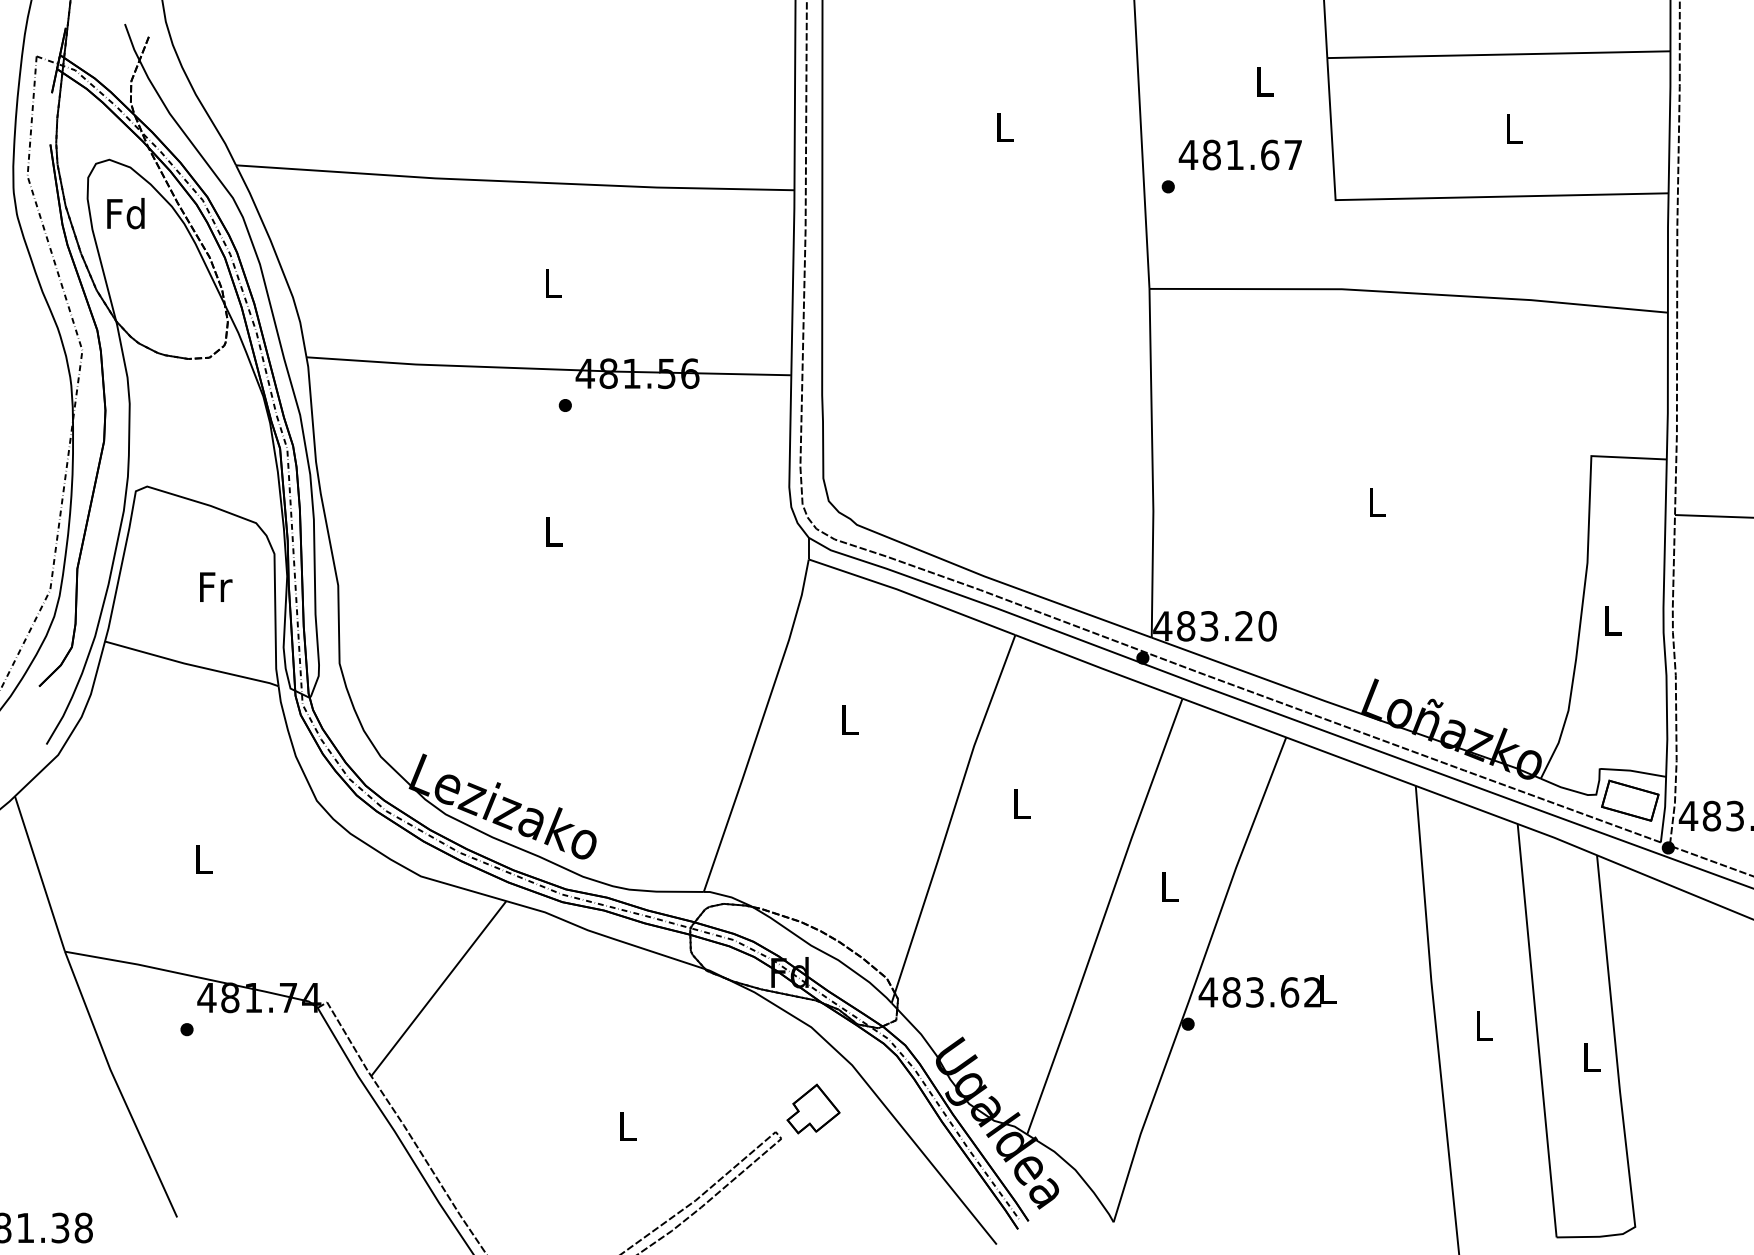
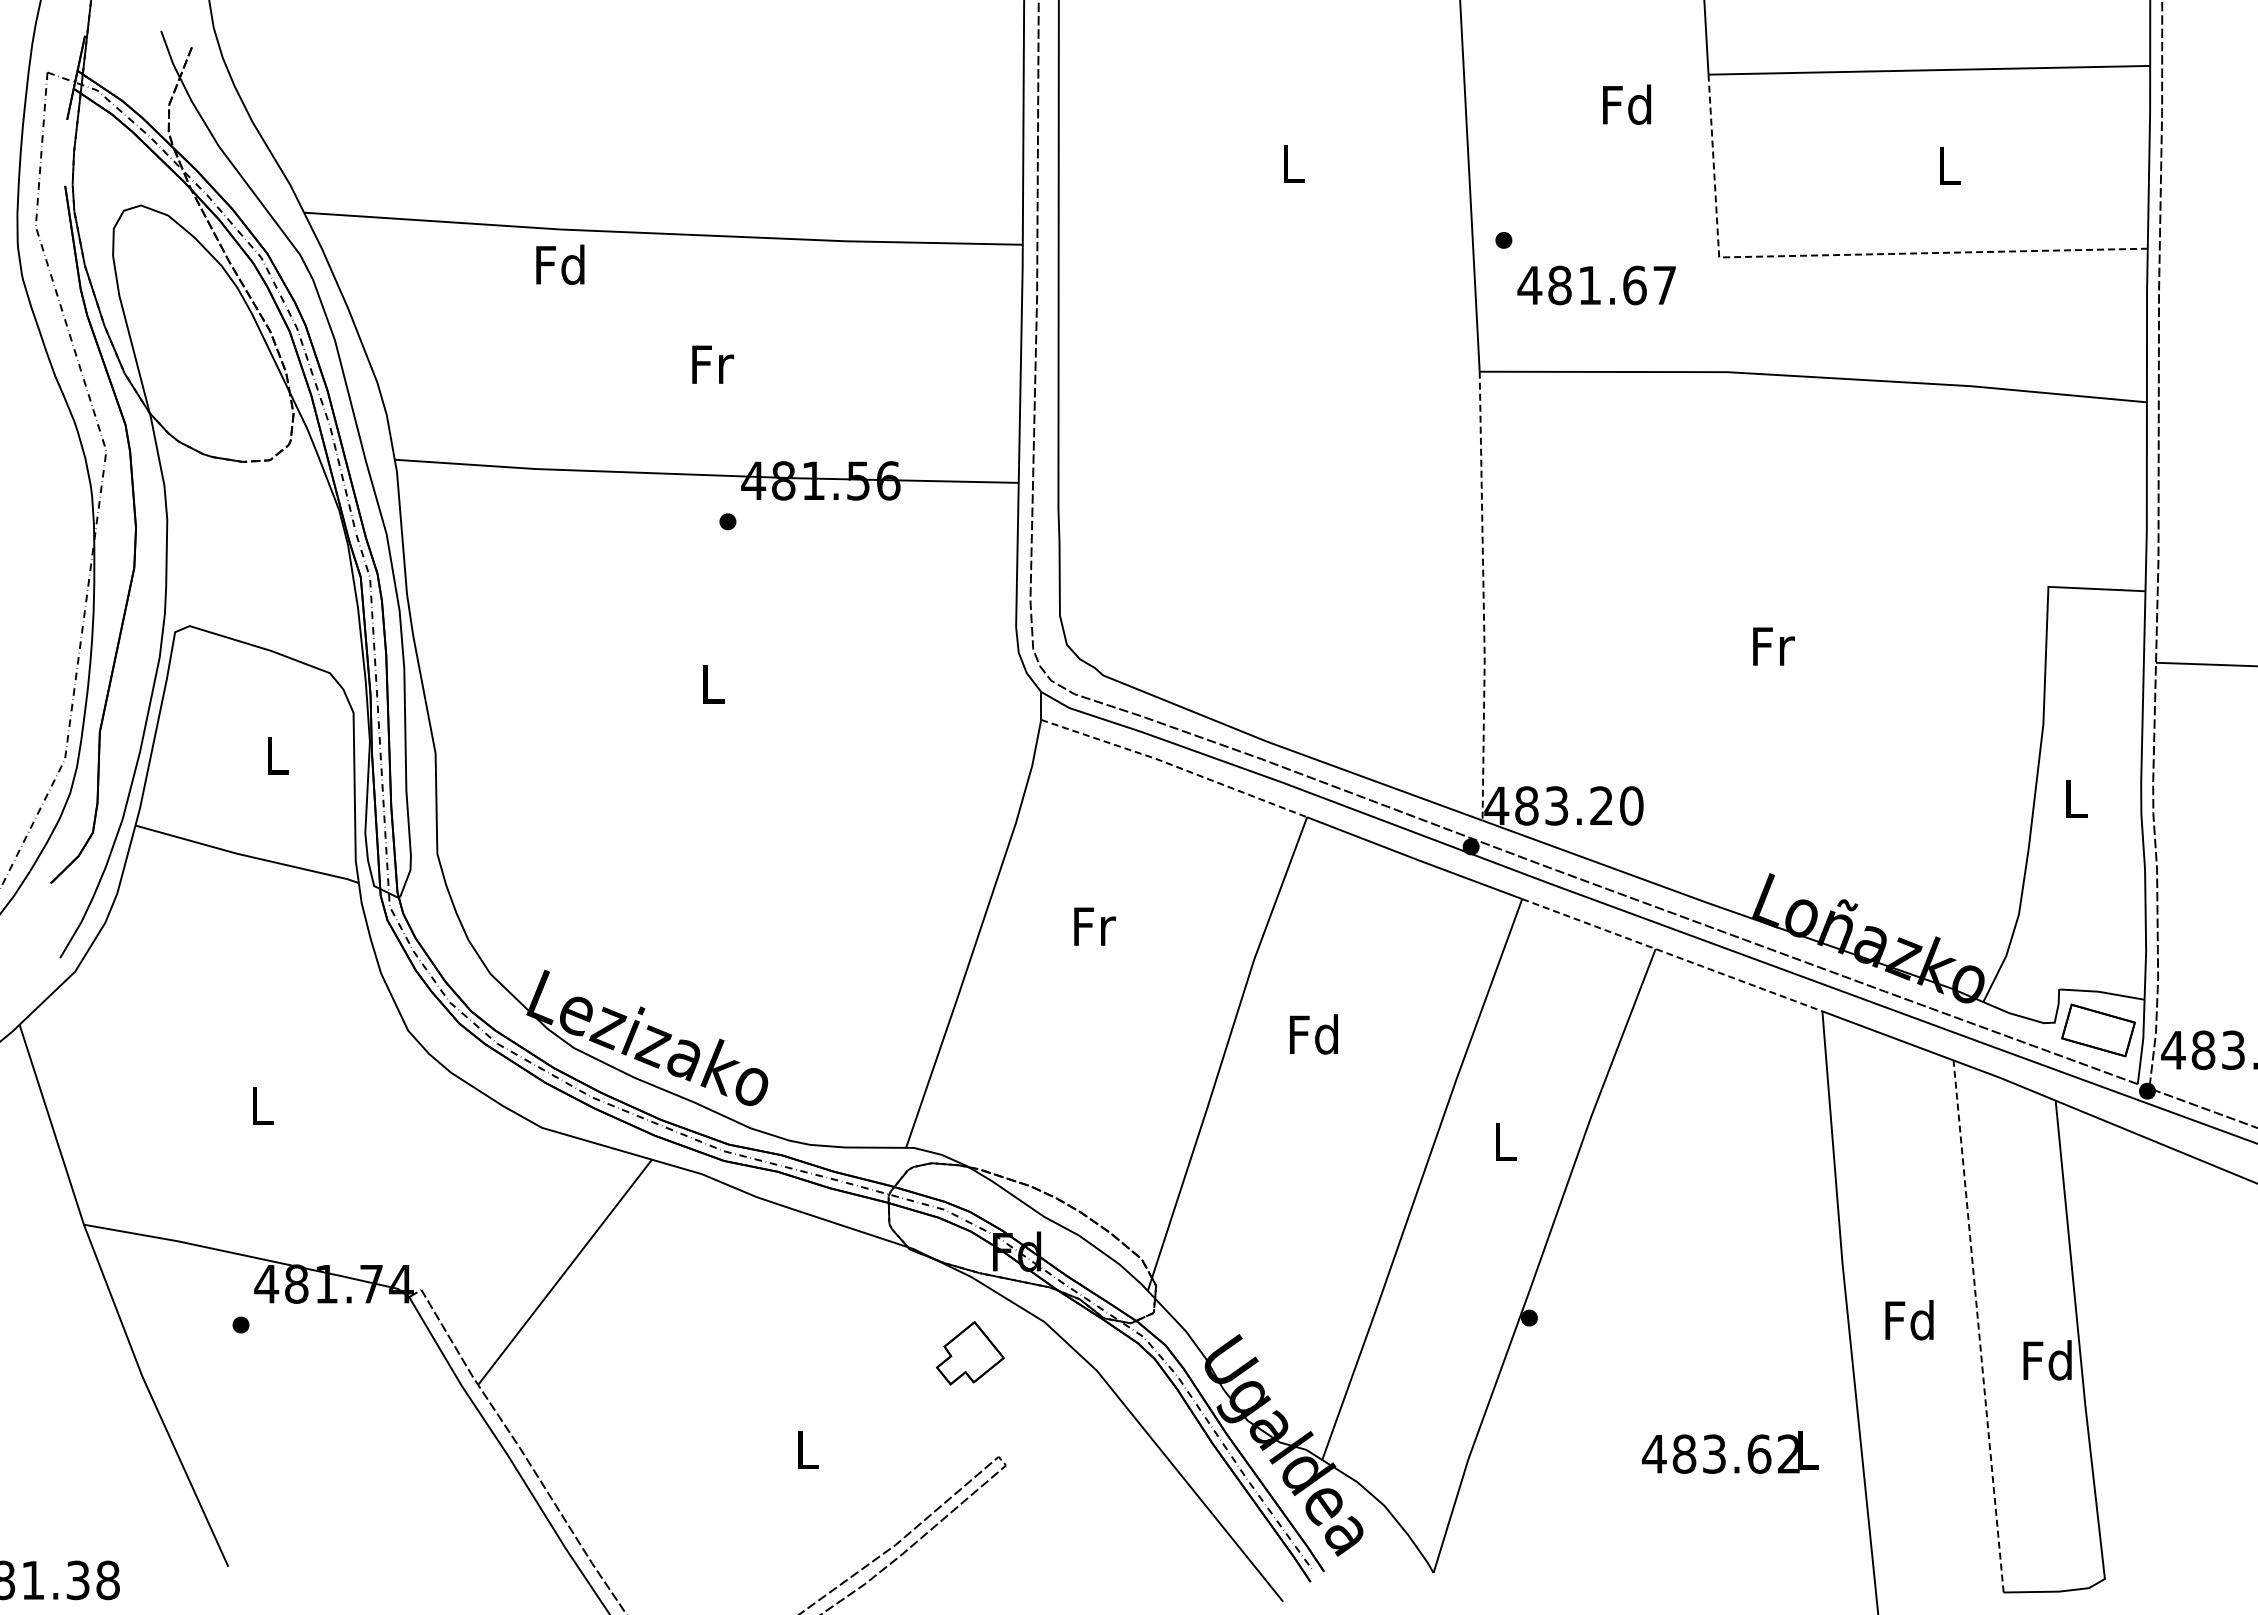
text: (1264, 81) -> (1627, 104), L -> Fd
text: (1240, 155) -> (1596, 285), moved
line: (1430, 197) -> (1841, 254), solid -> dashed
text: (126, 213) -> (560, 264), moved
text: (554, 283) -> (713, 364), L -> Fr
line: (1152, 464) -> (1483, 597), solid -> dashed
text: (1377, 502) -> (1773, 646), L -> Fr
text: (216, 587) -> (278, 755), Fr -> L
line: (911, 594) -> (1173, 765), solid -> dashed
text: (850, 719) -> (1095, 926), L -> Fr
line: (1299, 742) -> (1672, 955), solid -> dashed
text: (1020, 803) -> (1313, 1034), L -> Fd
text: (1267, 991) -> (1730, 1452), moved
text: (1483, 1026) -> (1909, 1320), L -> Fd
line: (1537, 1030) -> (1978, 1326), solid -> dashed
text: (1590, 1057) -> (2047, 1360), L -> Fd
part: (813, 1109) -> (970, 1353), moved

